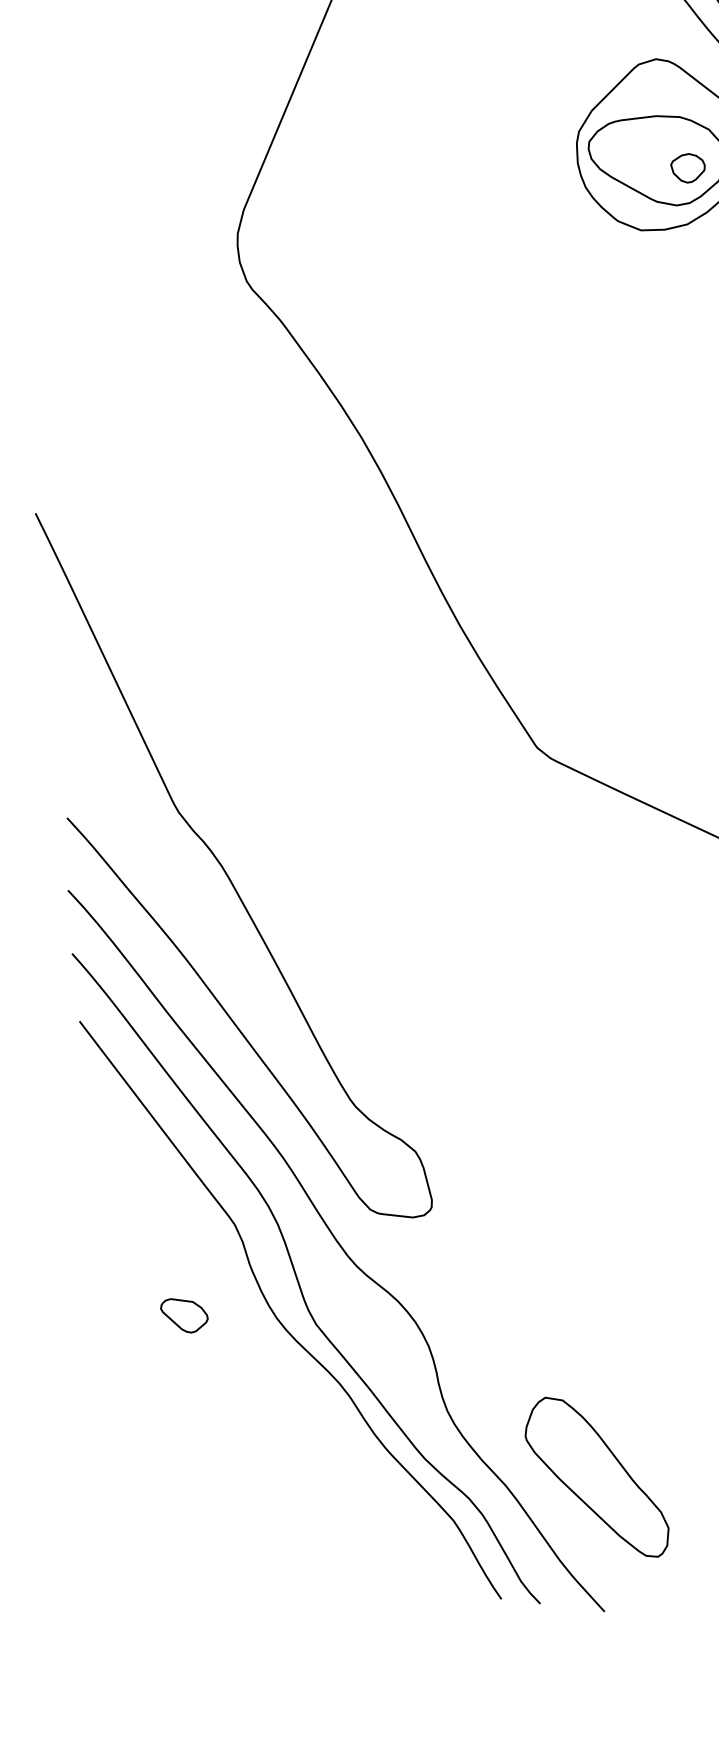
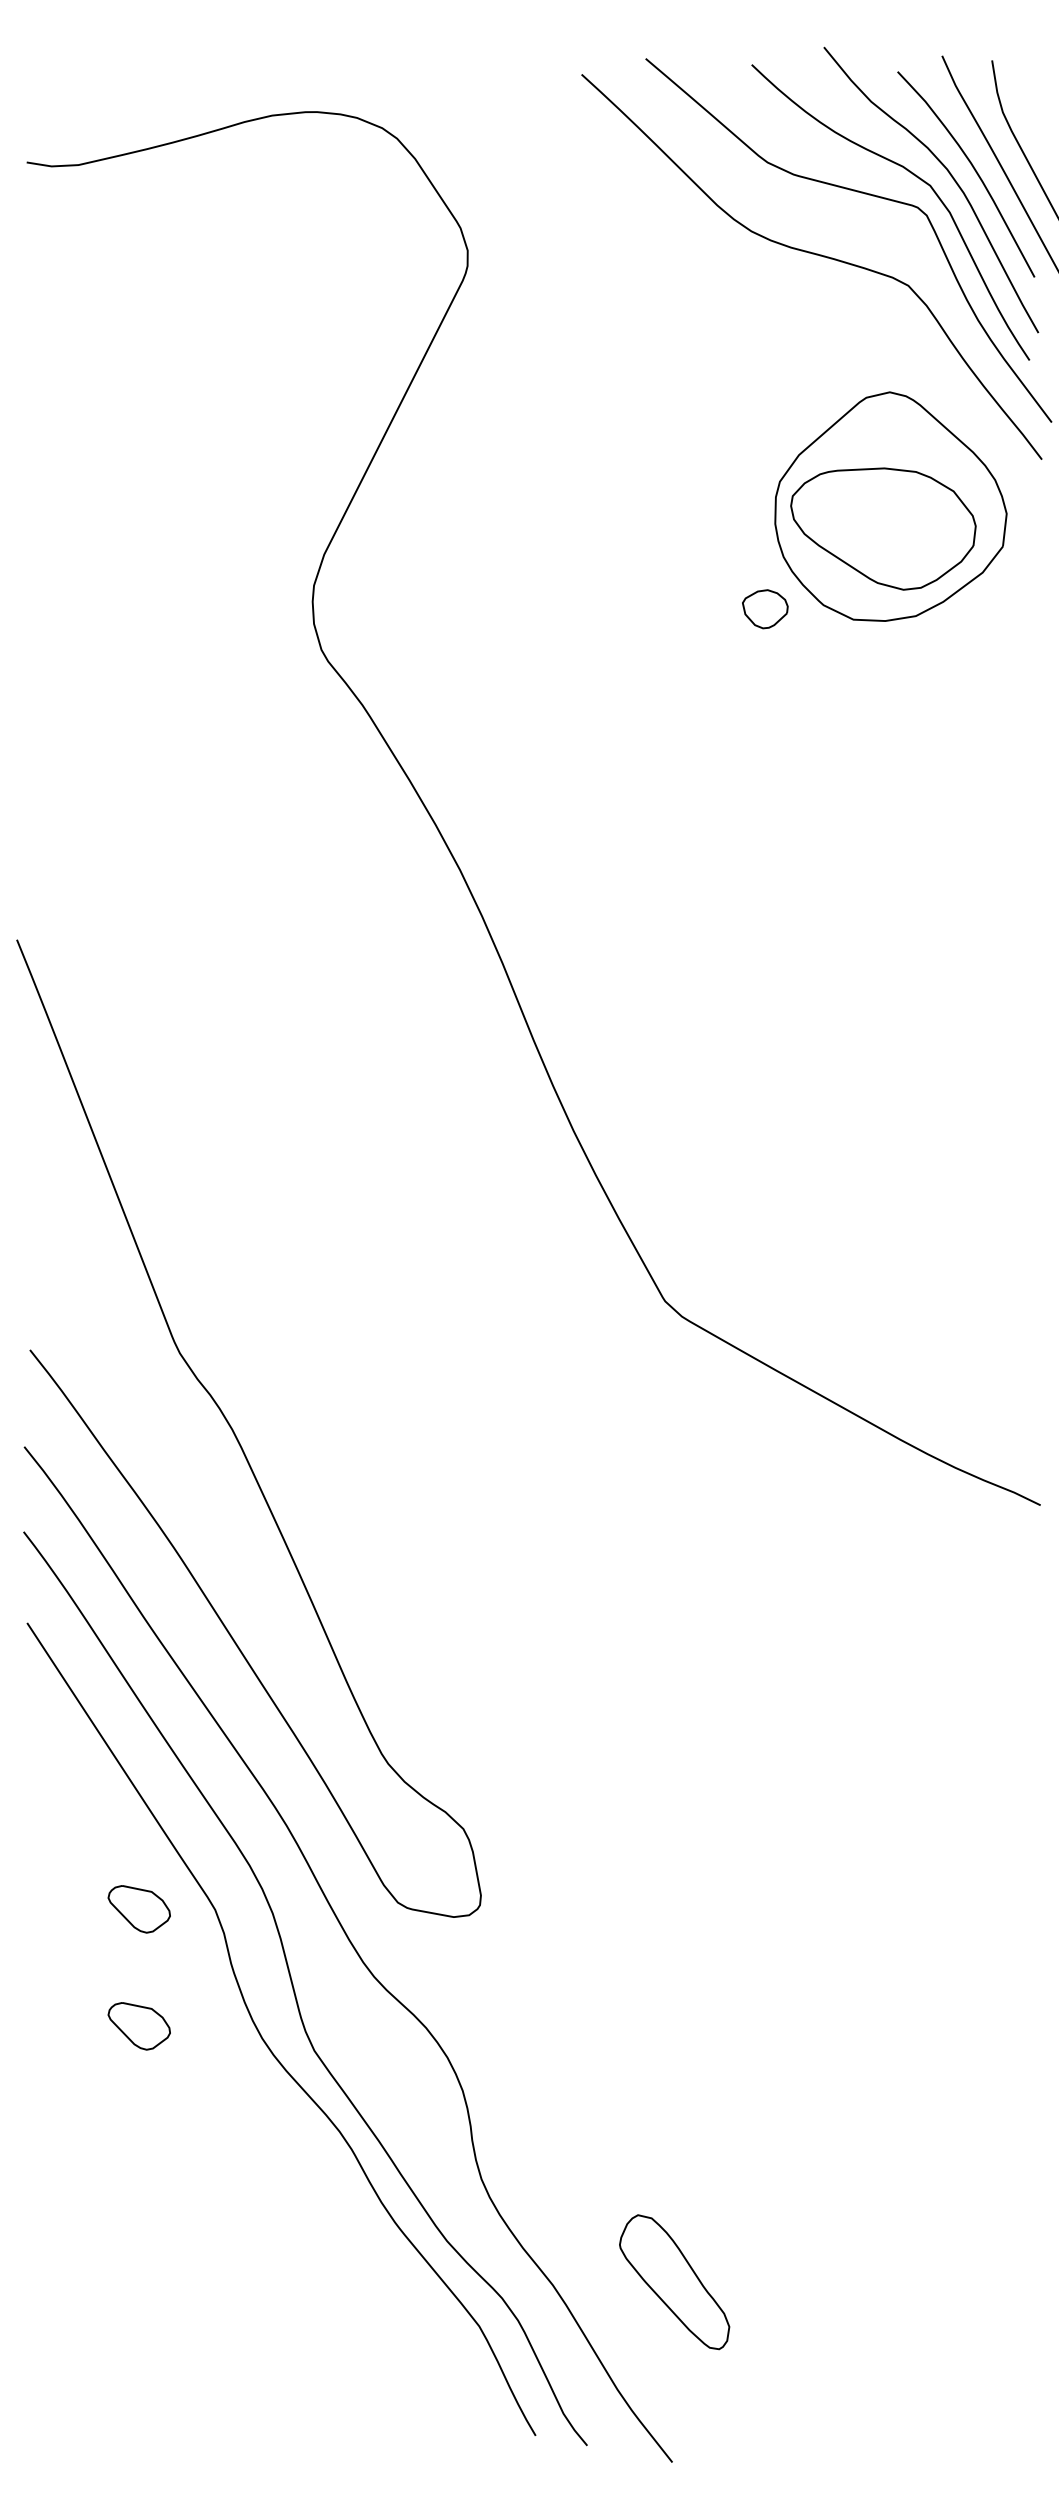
part: (688, 168) -> (765, 609), moved
part: (177, 1228) -> (138, 1909), added
part: (596, 1476) -> (674, 2281), size x0.6

